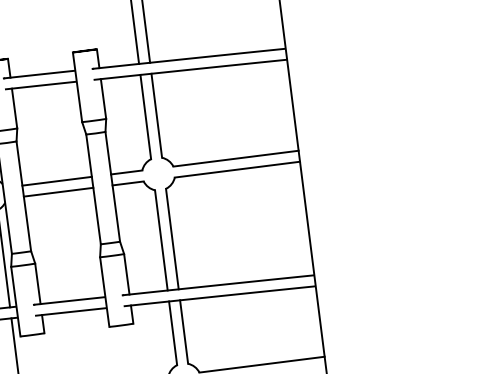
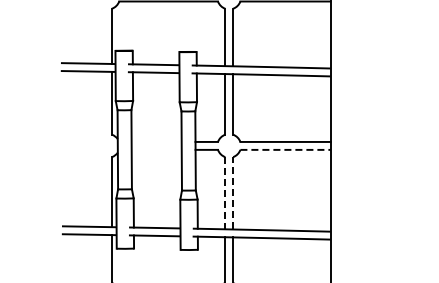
line: (237, 169) -> (285, 149), solid -> dashed
line: (56, 180) -> (156, 141), removed
line: (58, 191) -> (156, 149), removed
line: (172, 237) -> (233, 192), solid -> dashed
line: (161, 240) -> (225, 193), solid -> dashed

